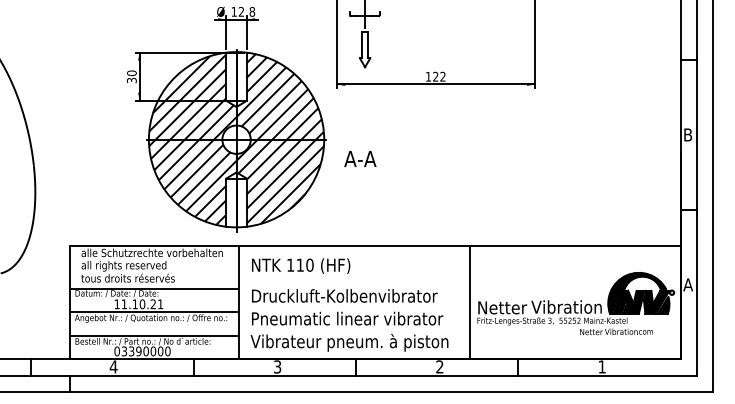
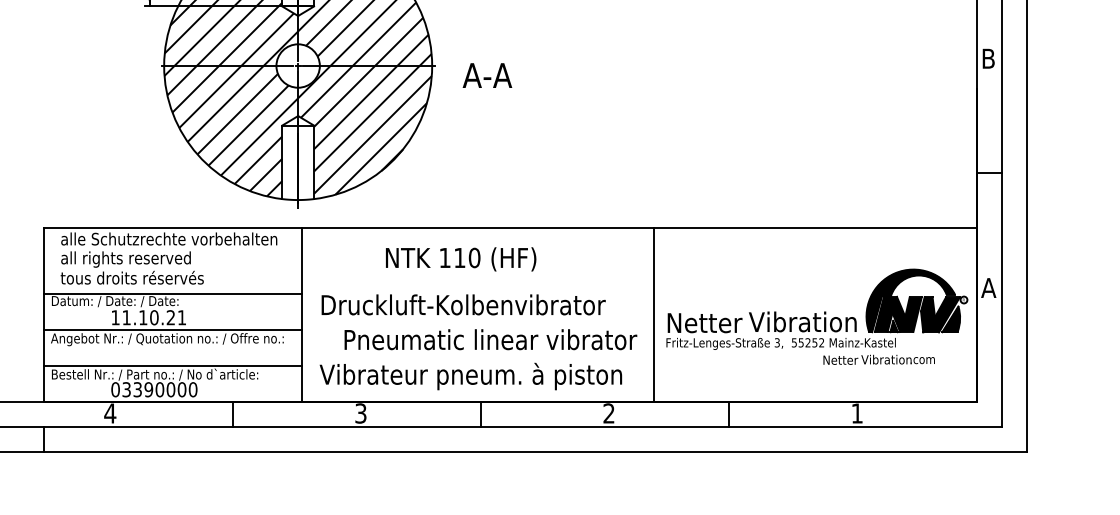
text: (360, 158) -> (487, 74), moved
text: (301, 265) -> (461, 258), moved
text: (347, 318) -> (490, 339), moved

